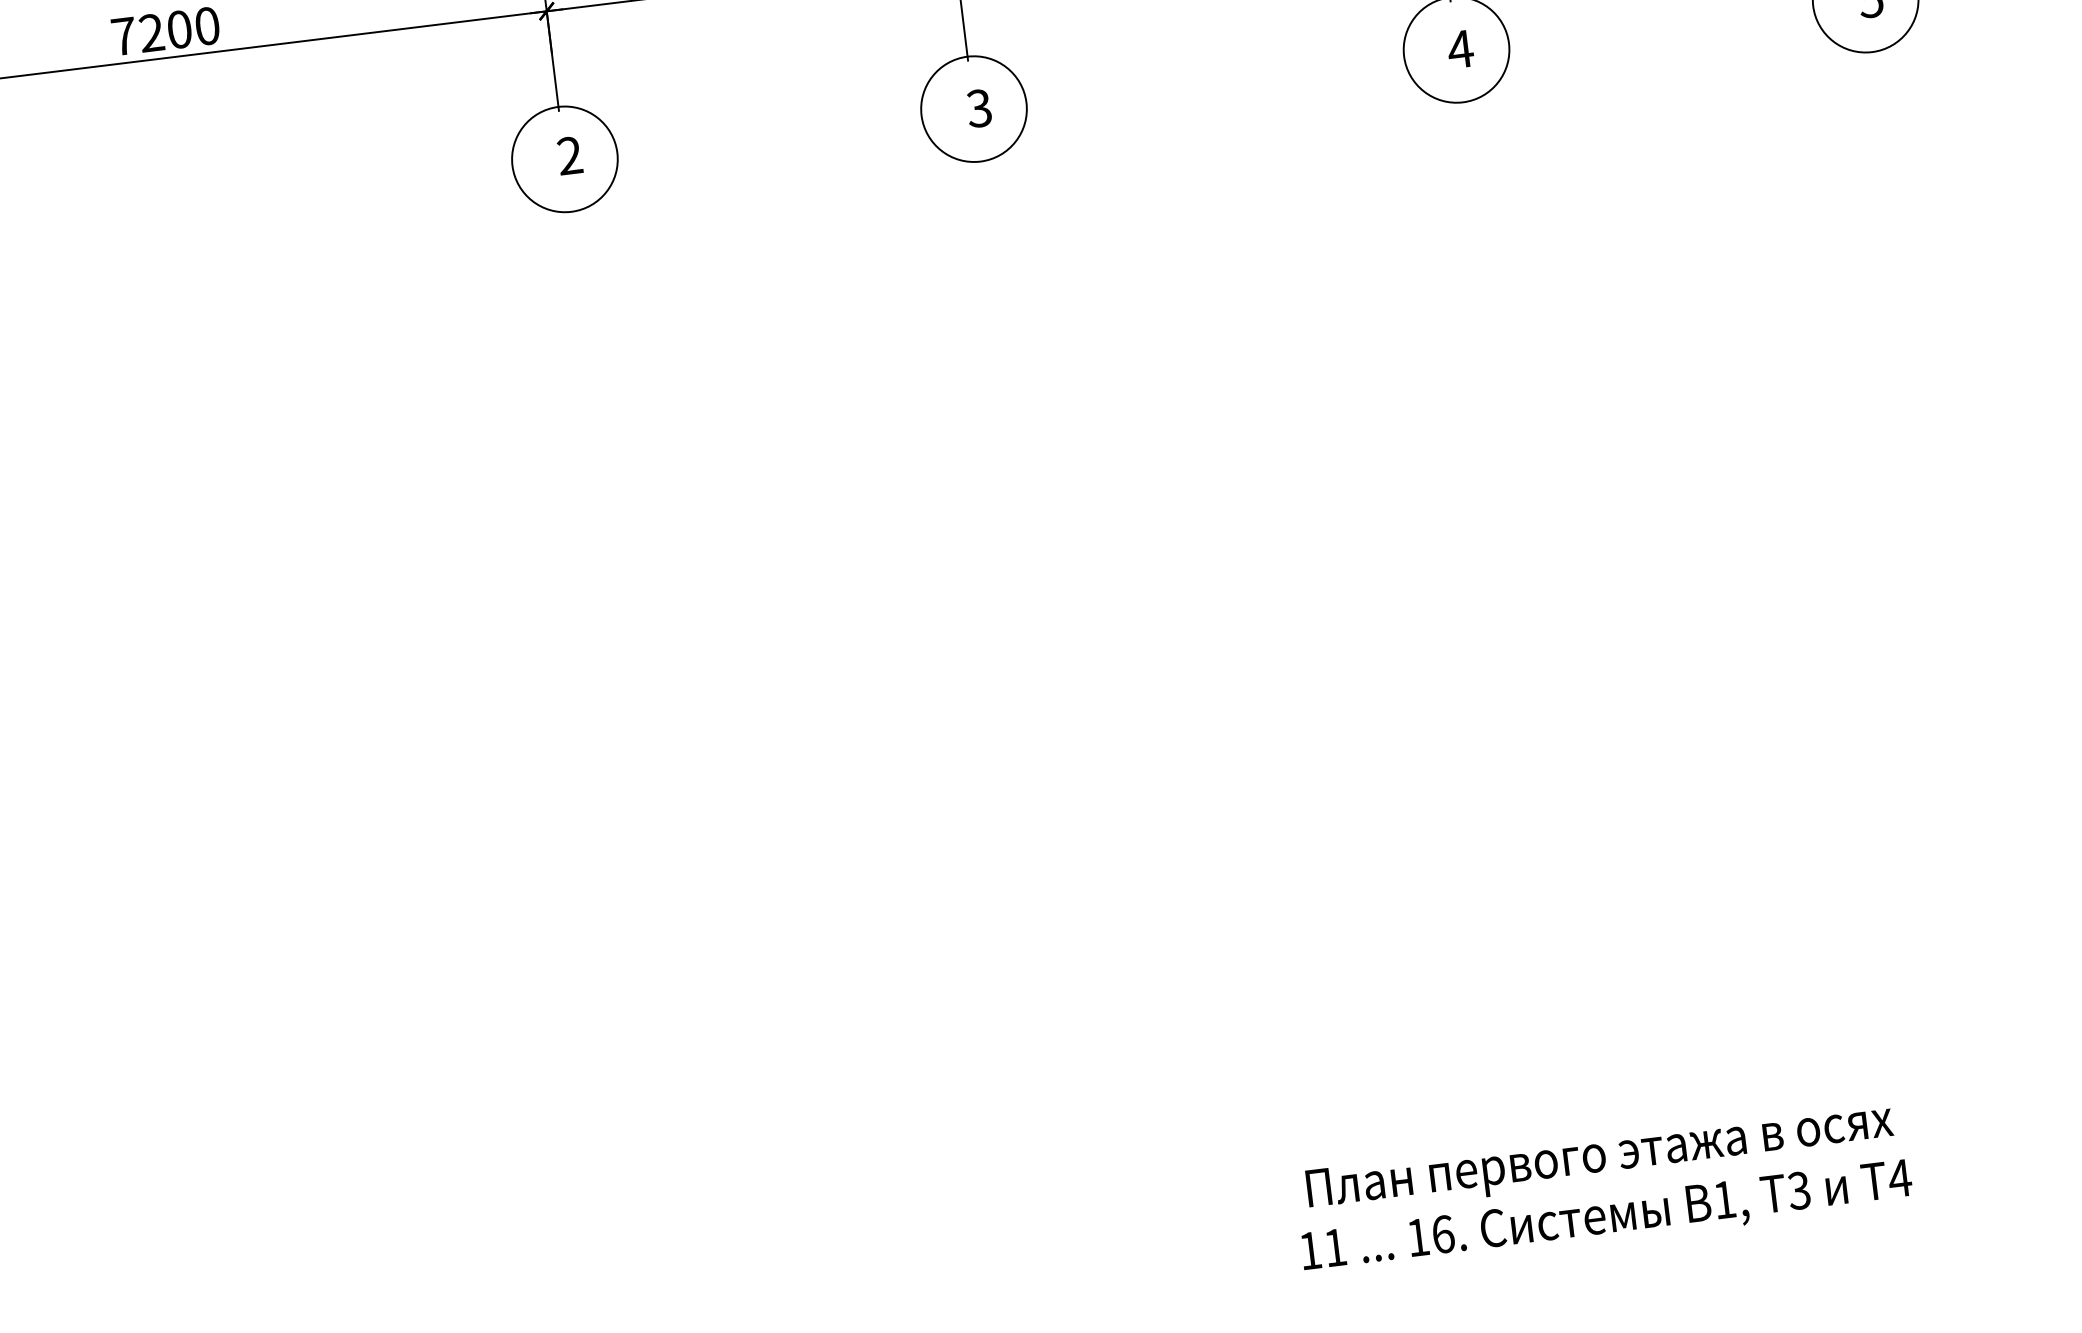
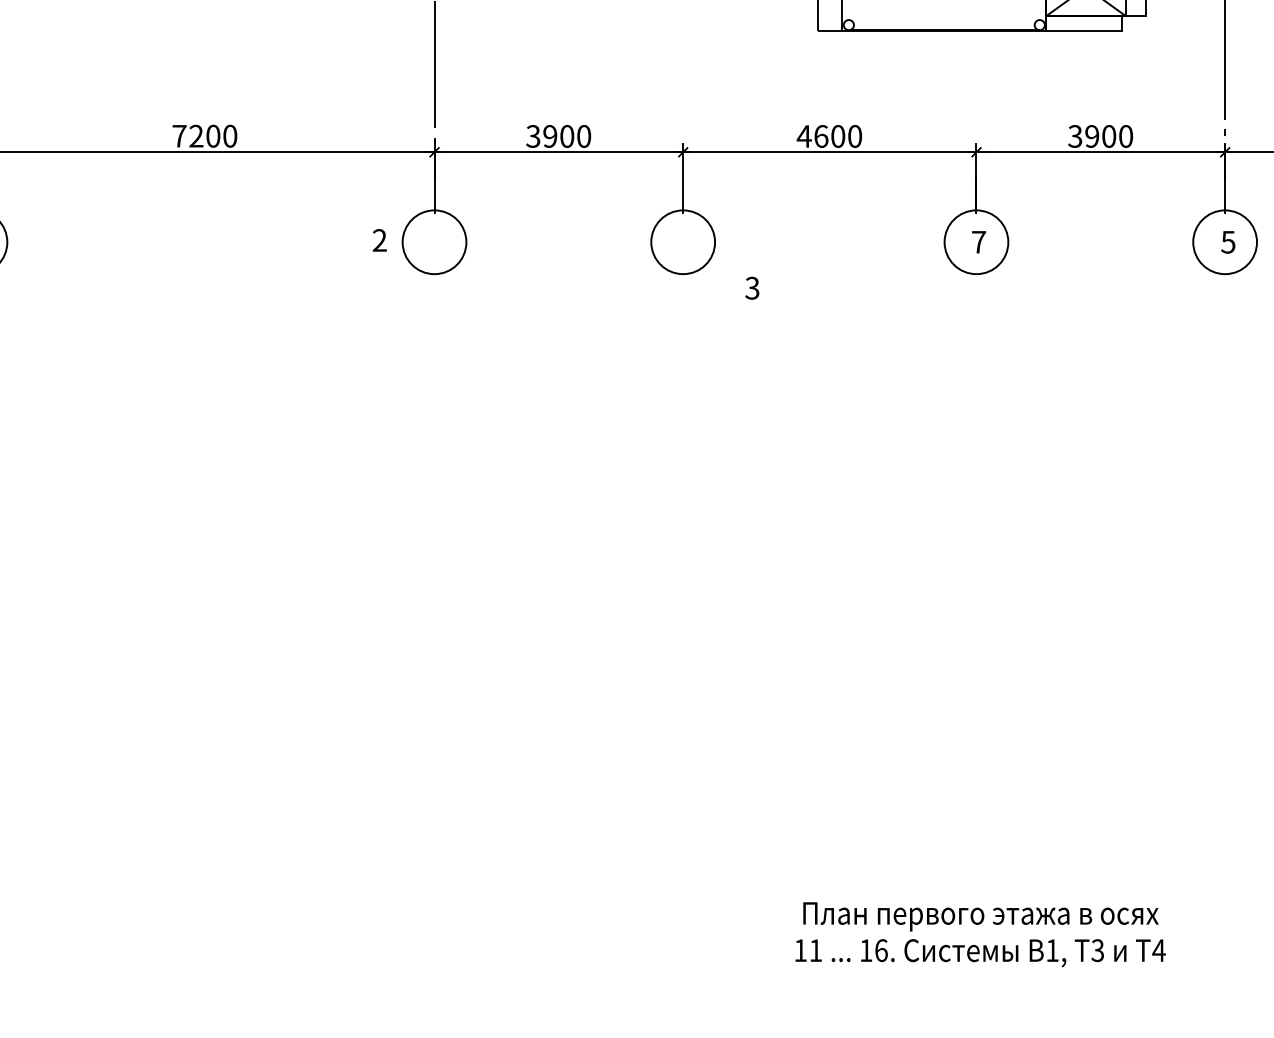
text: (1459, 49) -> (978, 242), 4 -> 7
text: (979, 107) -> (752, 287), moved
text: (569, 155) -> (379, 240), moved

